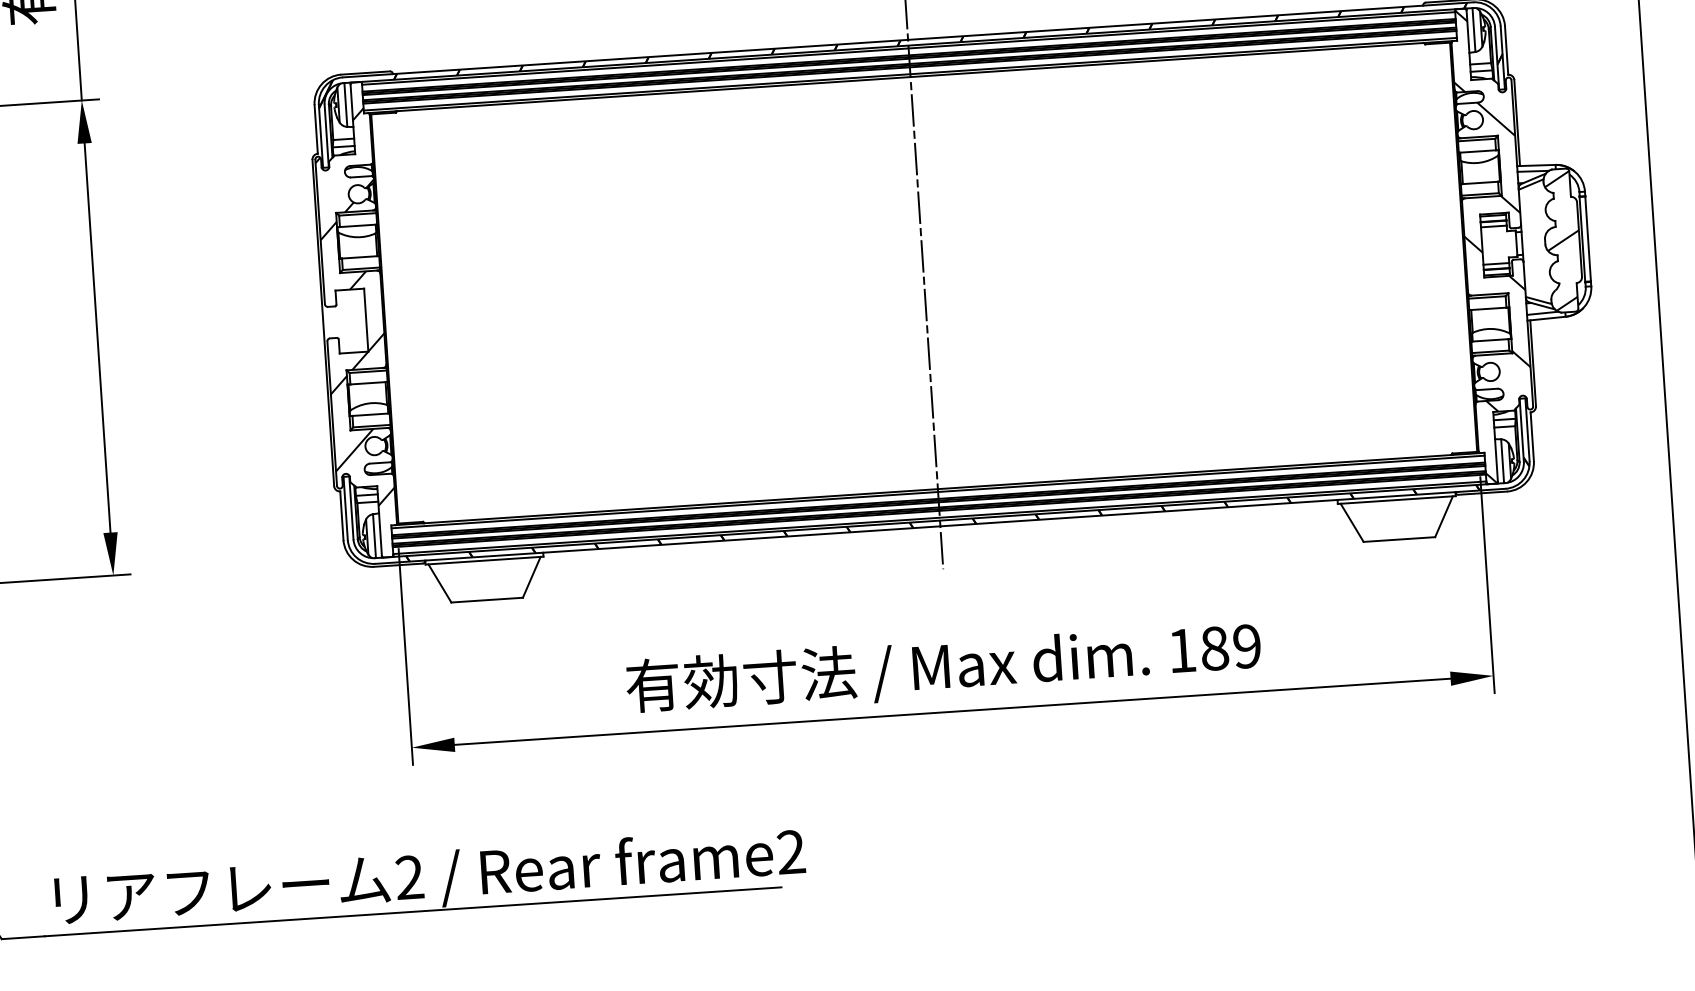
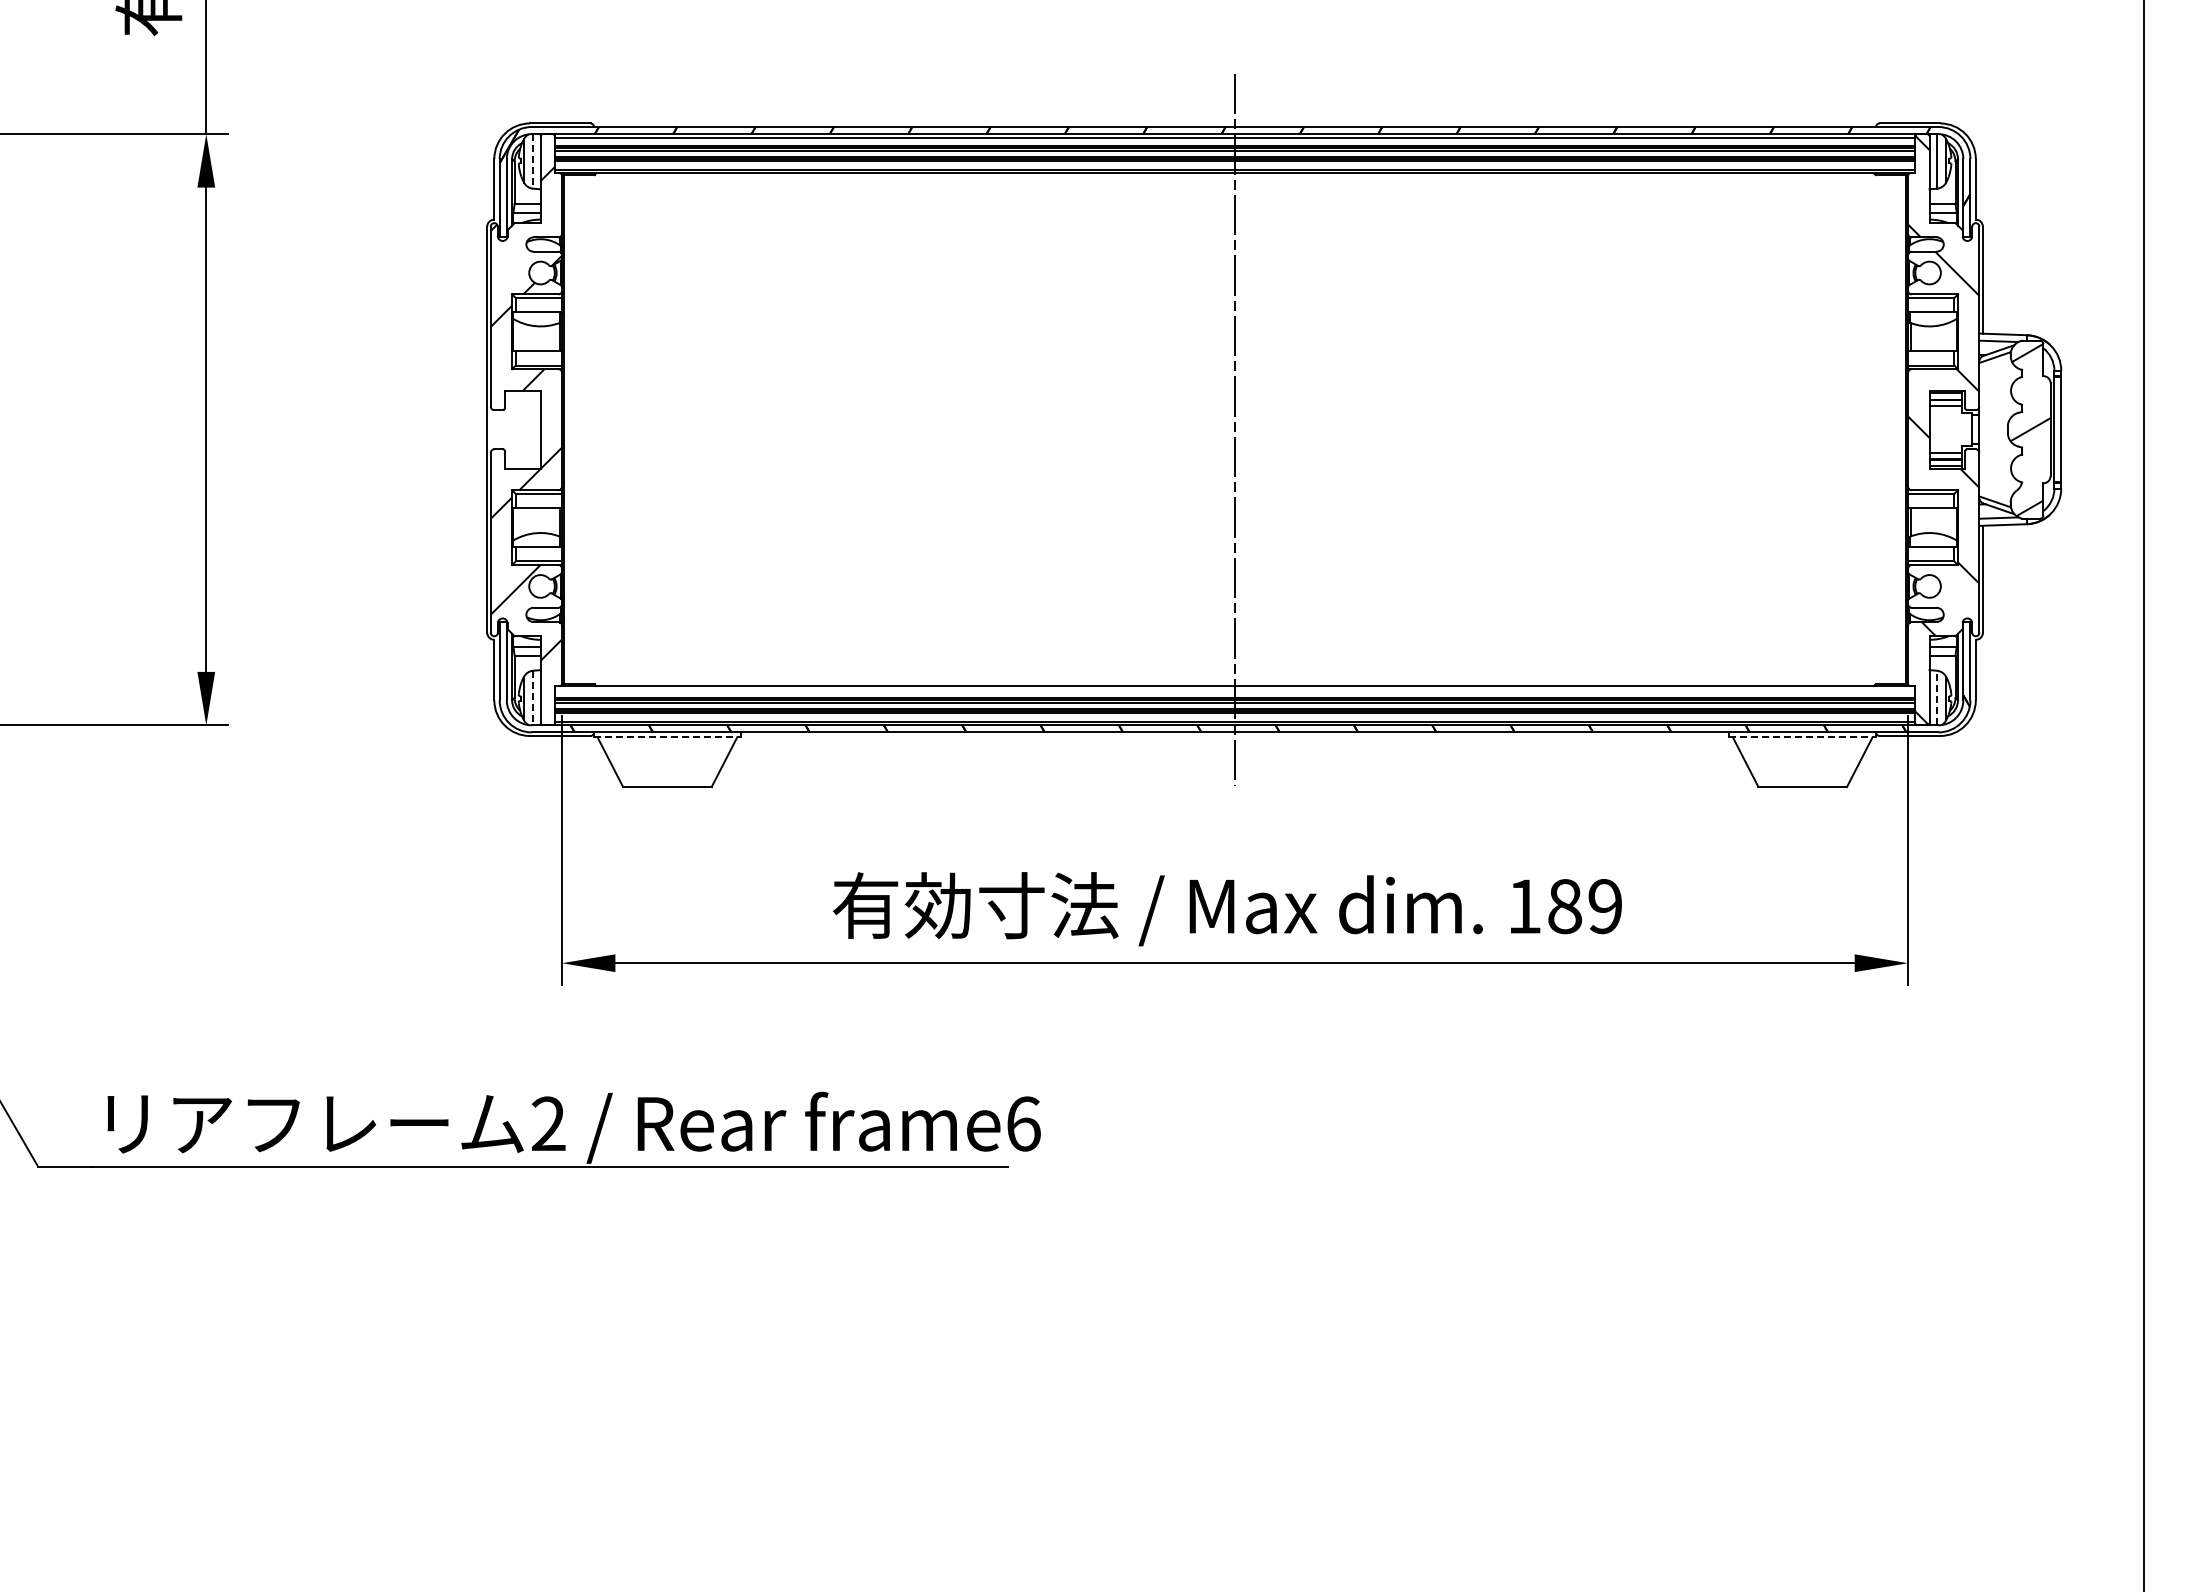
line: (346, 105) -> (533, 161), solid -> dashed
line: (1502, 460) -> (1937, 697), solid -> dashed
line: (937, 491) -> (1234, 689), removed
line: (1397, 500) -> (1803, 737), solid -> dashed
line: (374, 536) -> (533, 698), solid -> dashed
line: (484, 560) -> (667, 737), solid -> dashed
text: (791, 851) -> (1023, 1123), frame2 -> frame6

